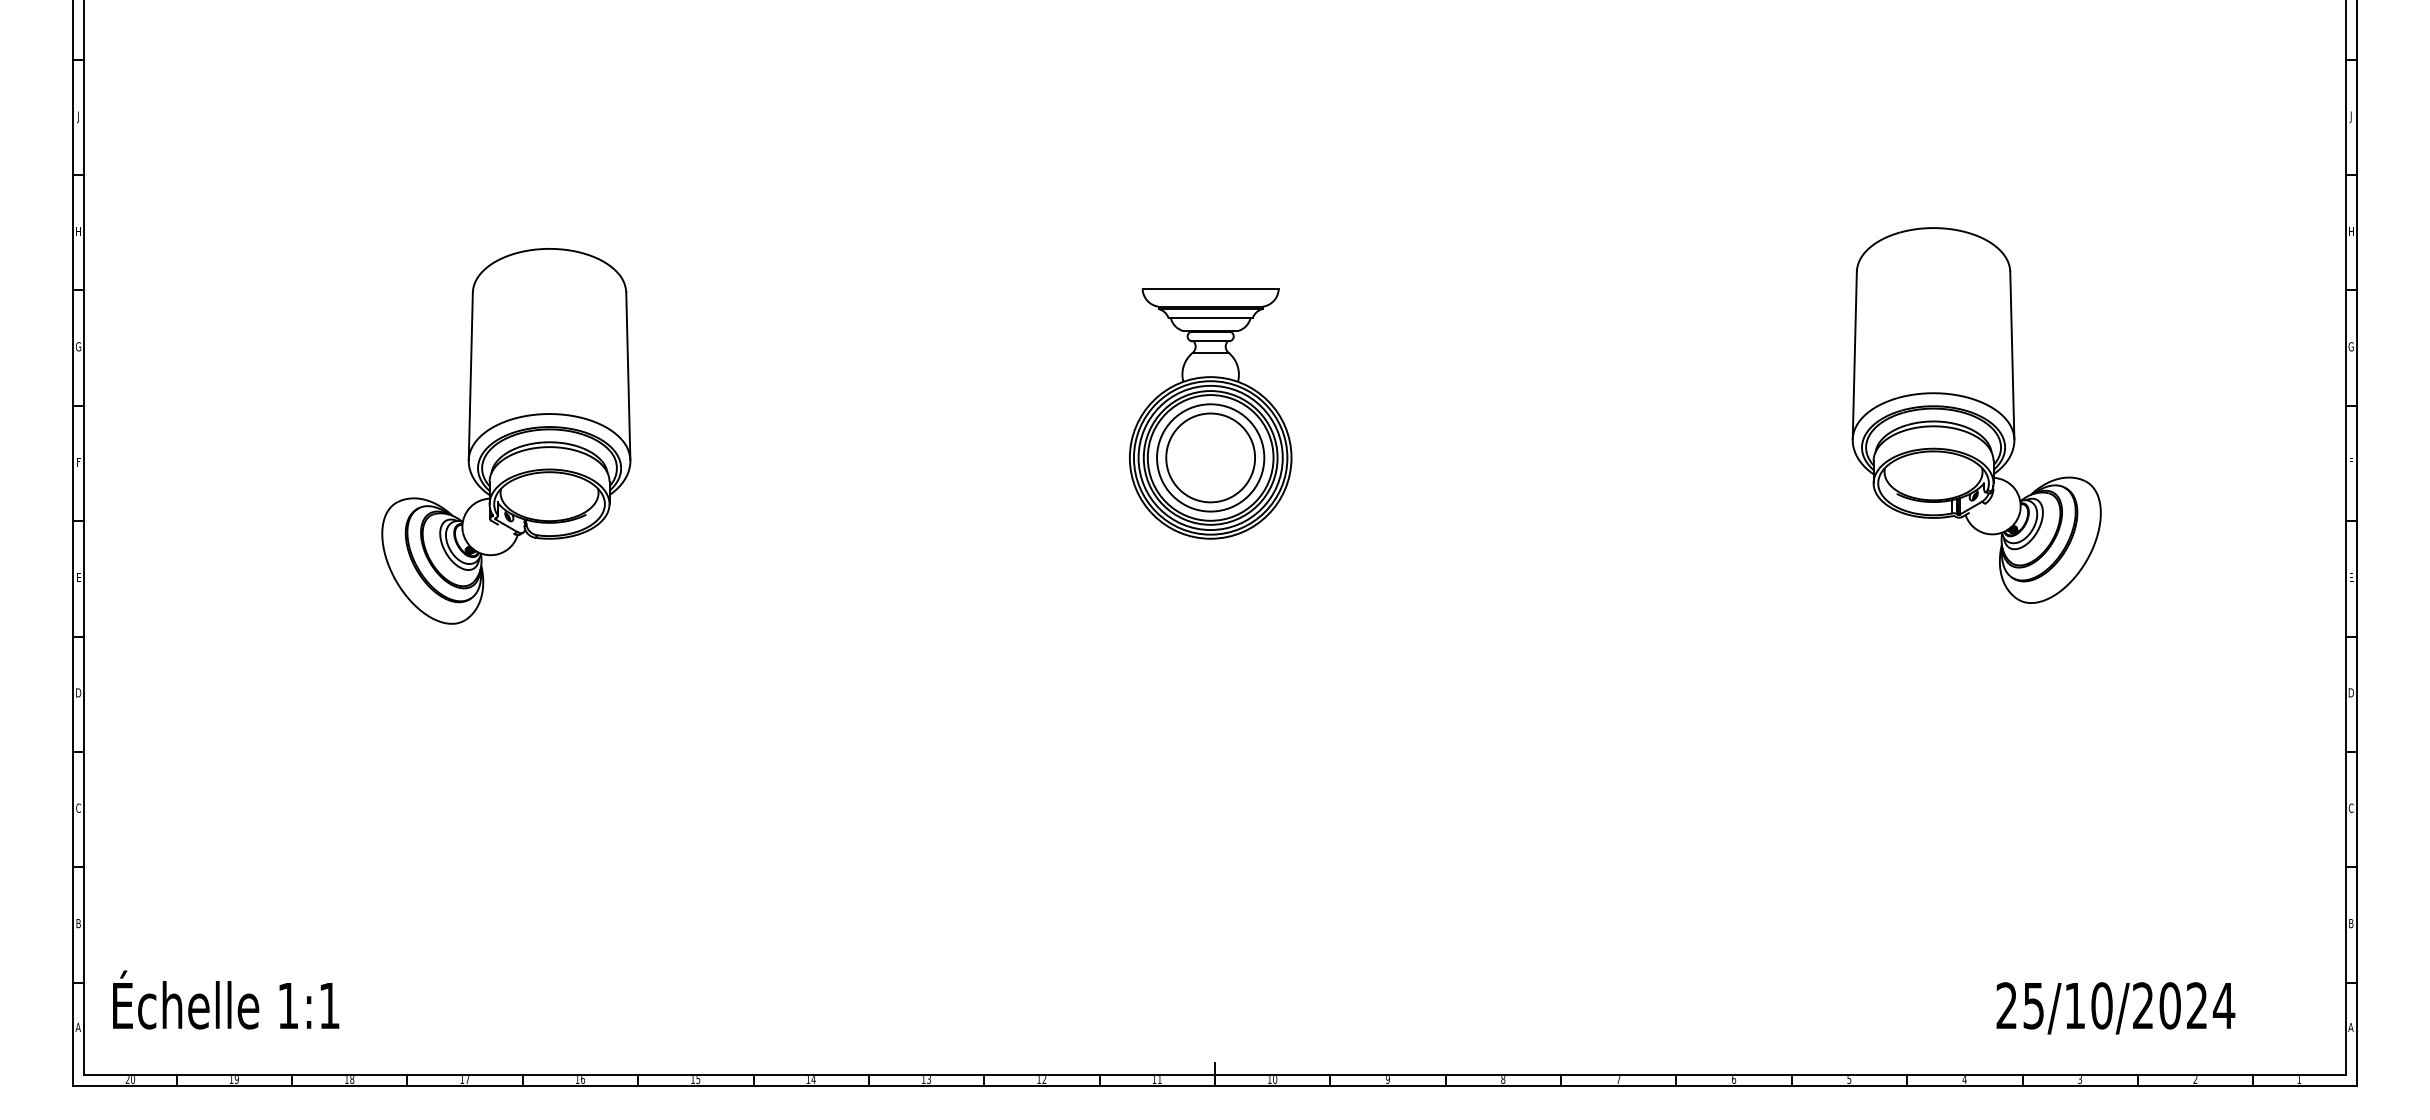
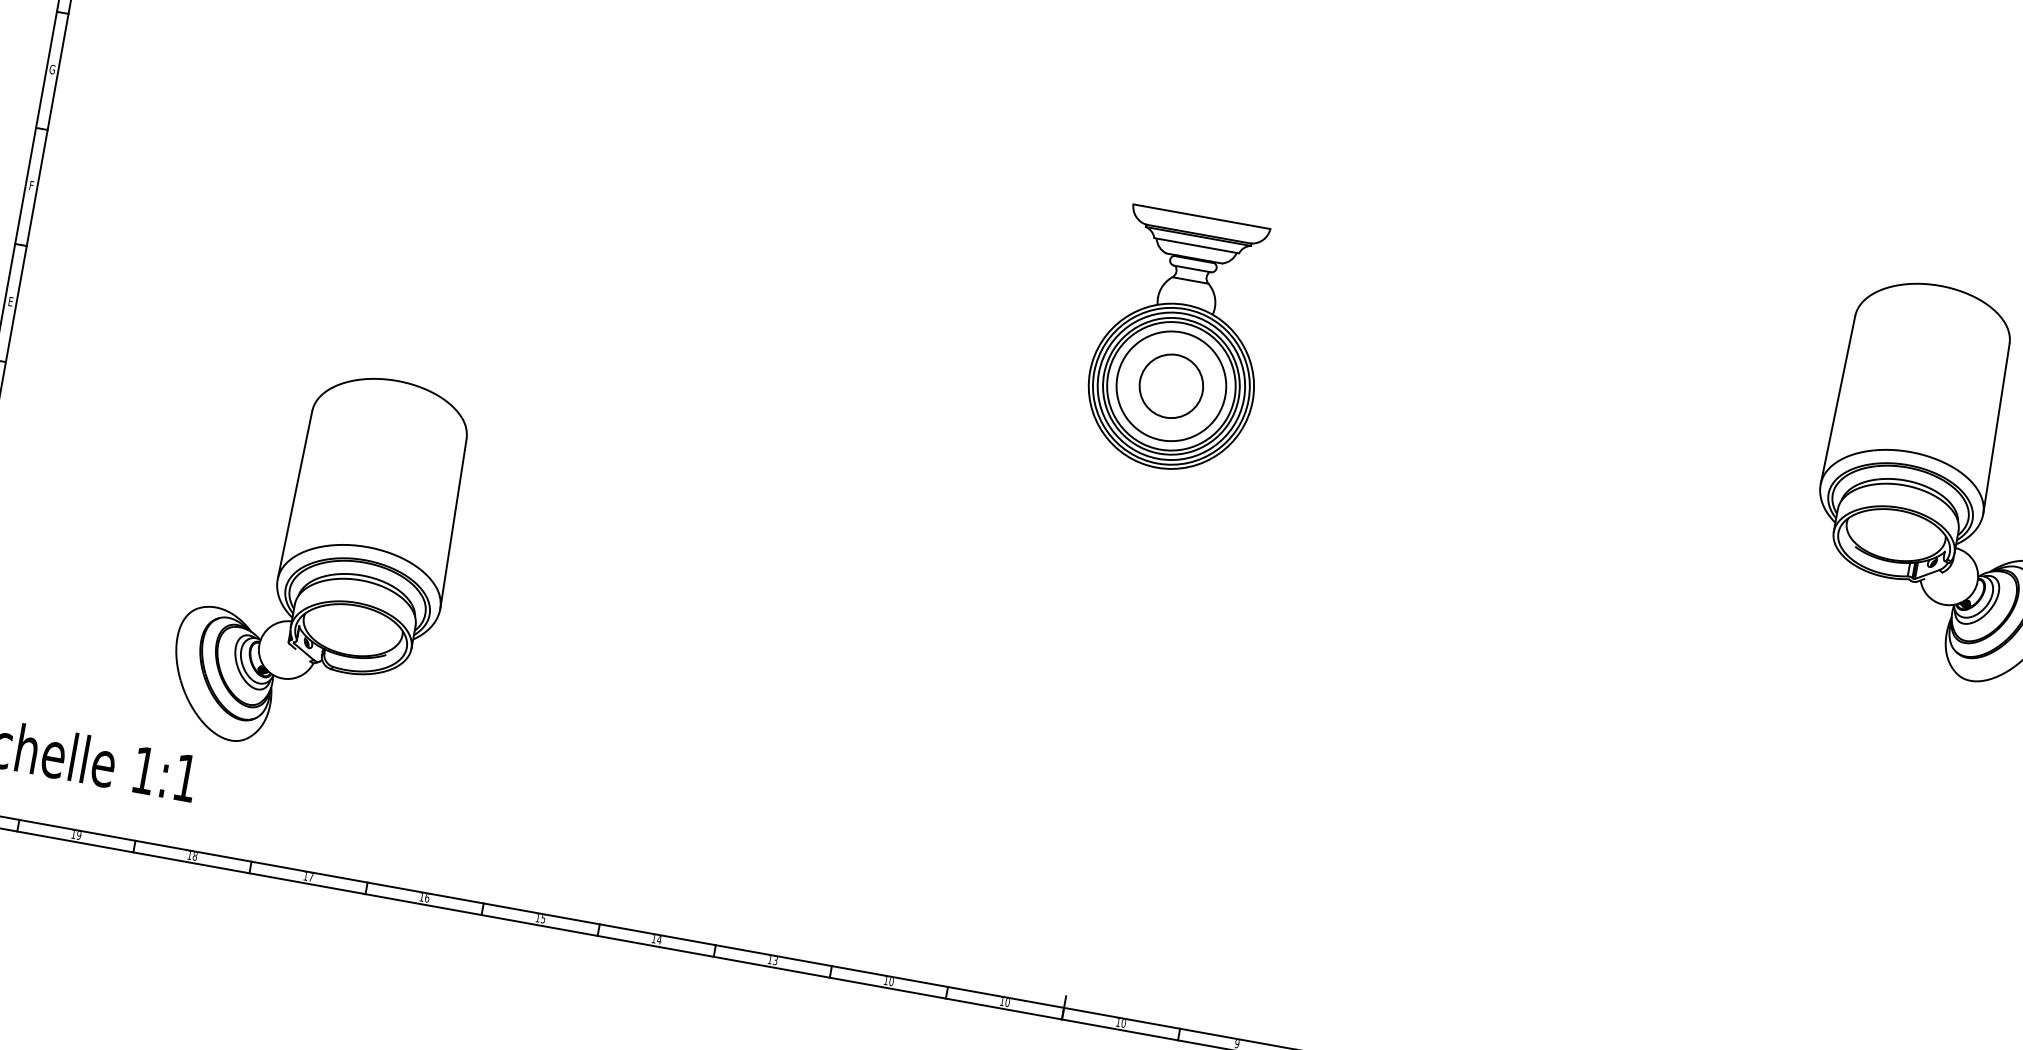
part: (506, 436) -> (320, 561), moved
circle: (1210, 457) -> (1171, 385), size x0.7
text: (1044, 1079) -> (891, 981), 12 -> 10
text: (1159, 1079) -> (1007, 1002), 11 -> 10

